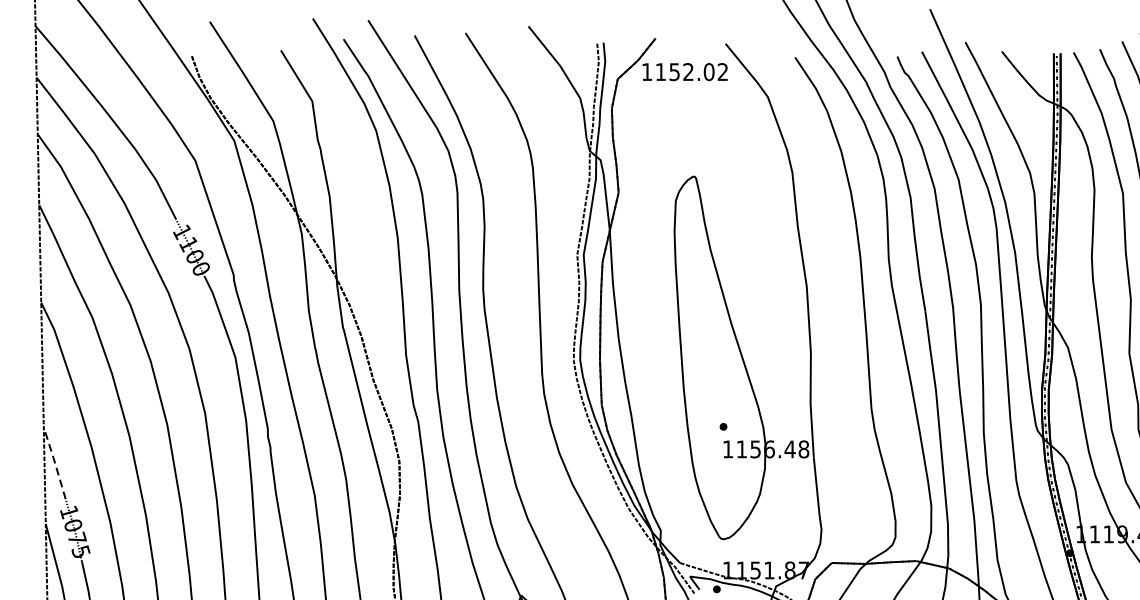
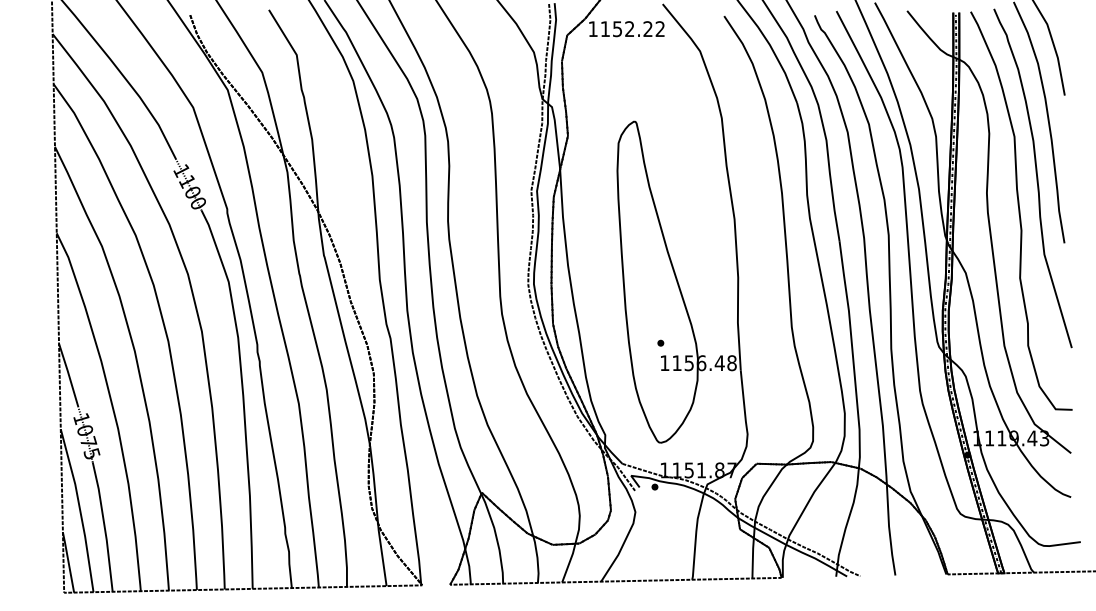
text: (708, 72) -> (647, 29), 1152.02 -> 1152.22
line: (54, 462) -> (68, 374), dashed -> solid

